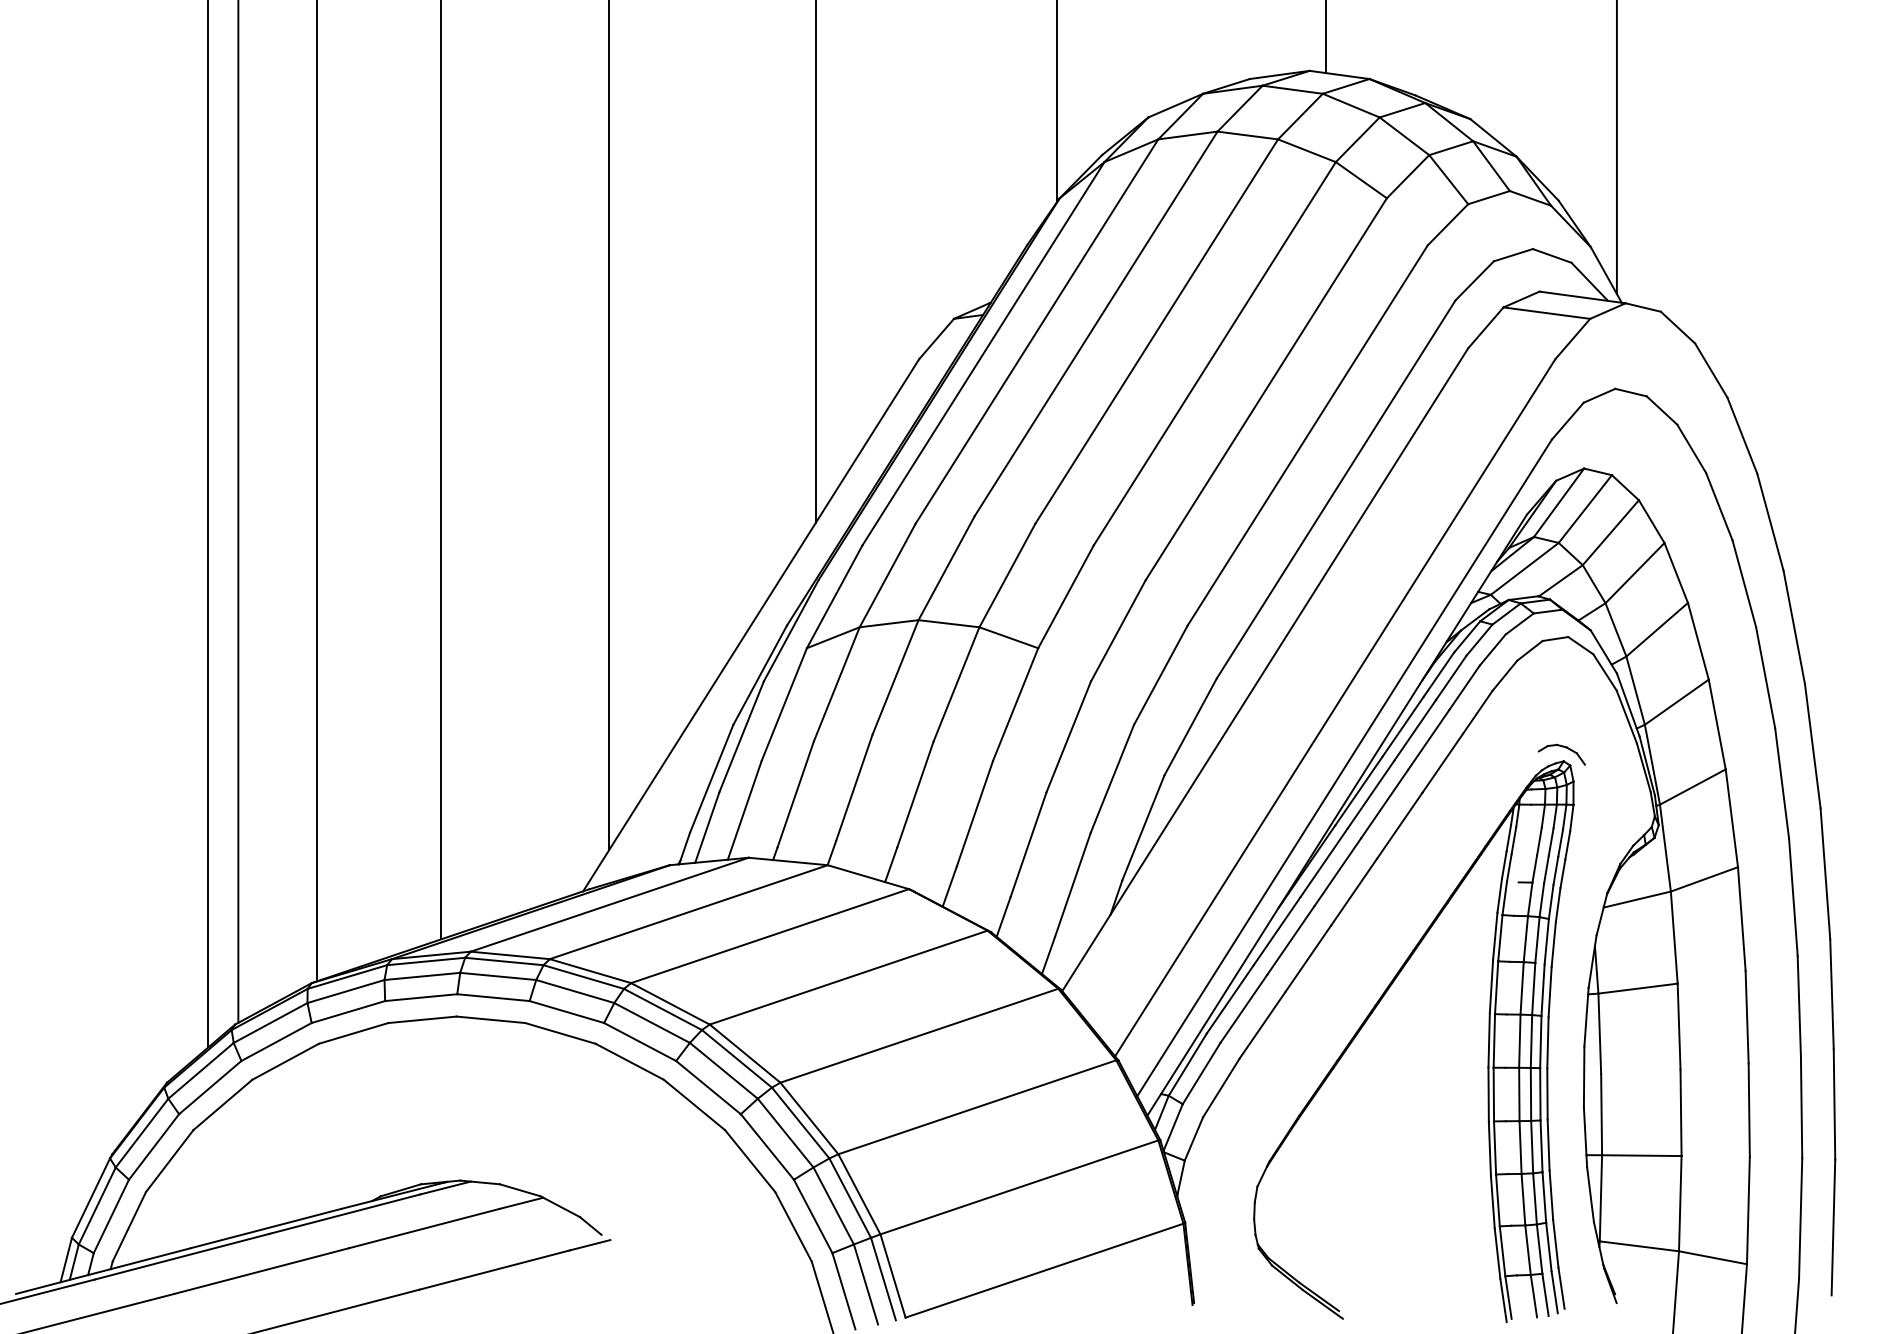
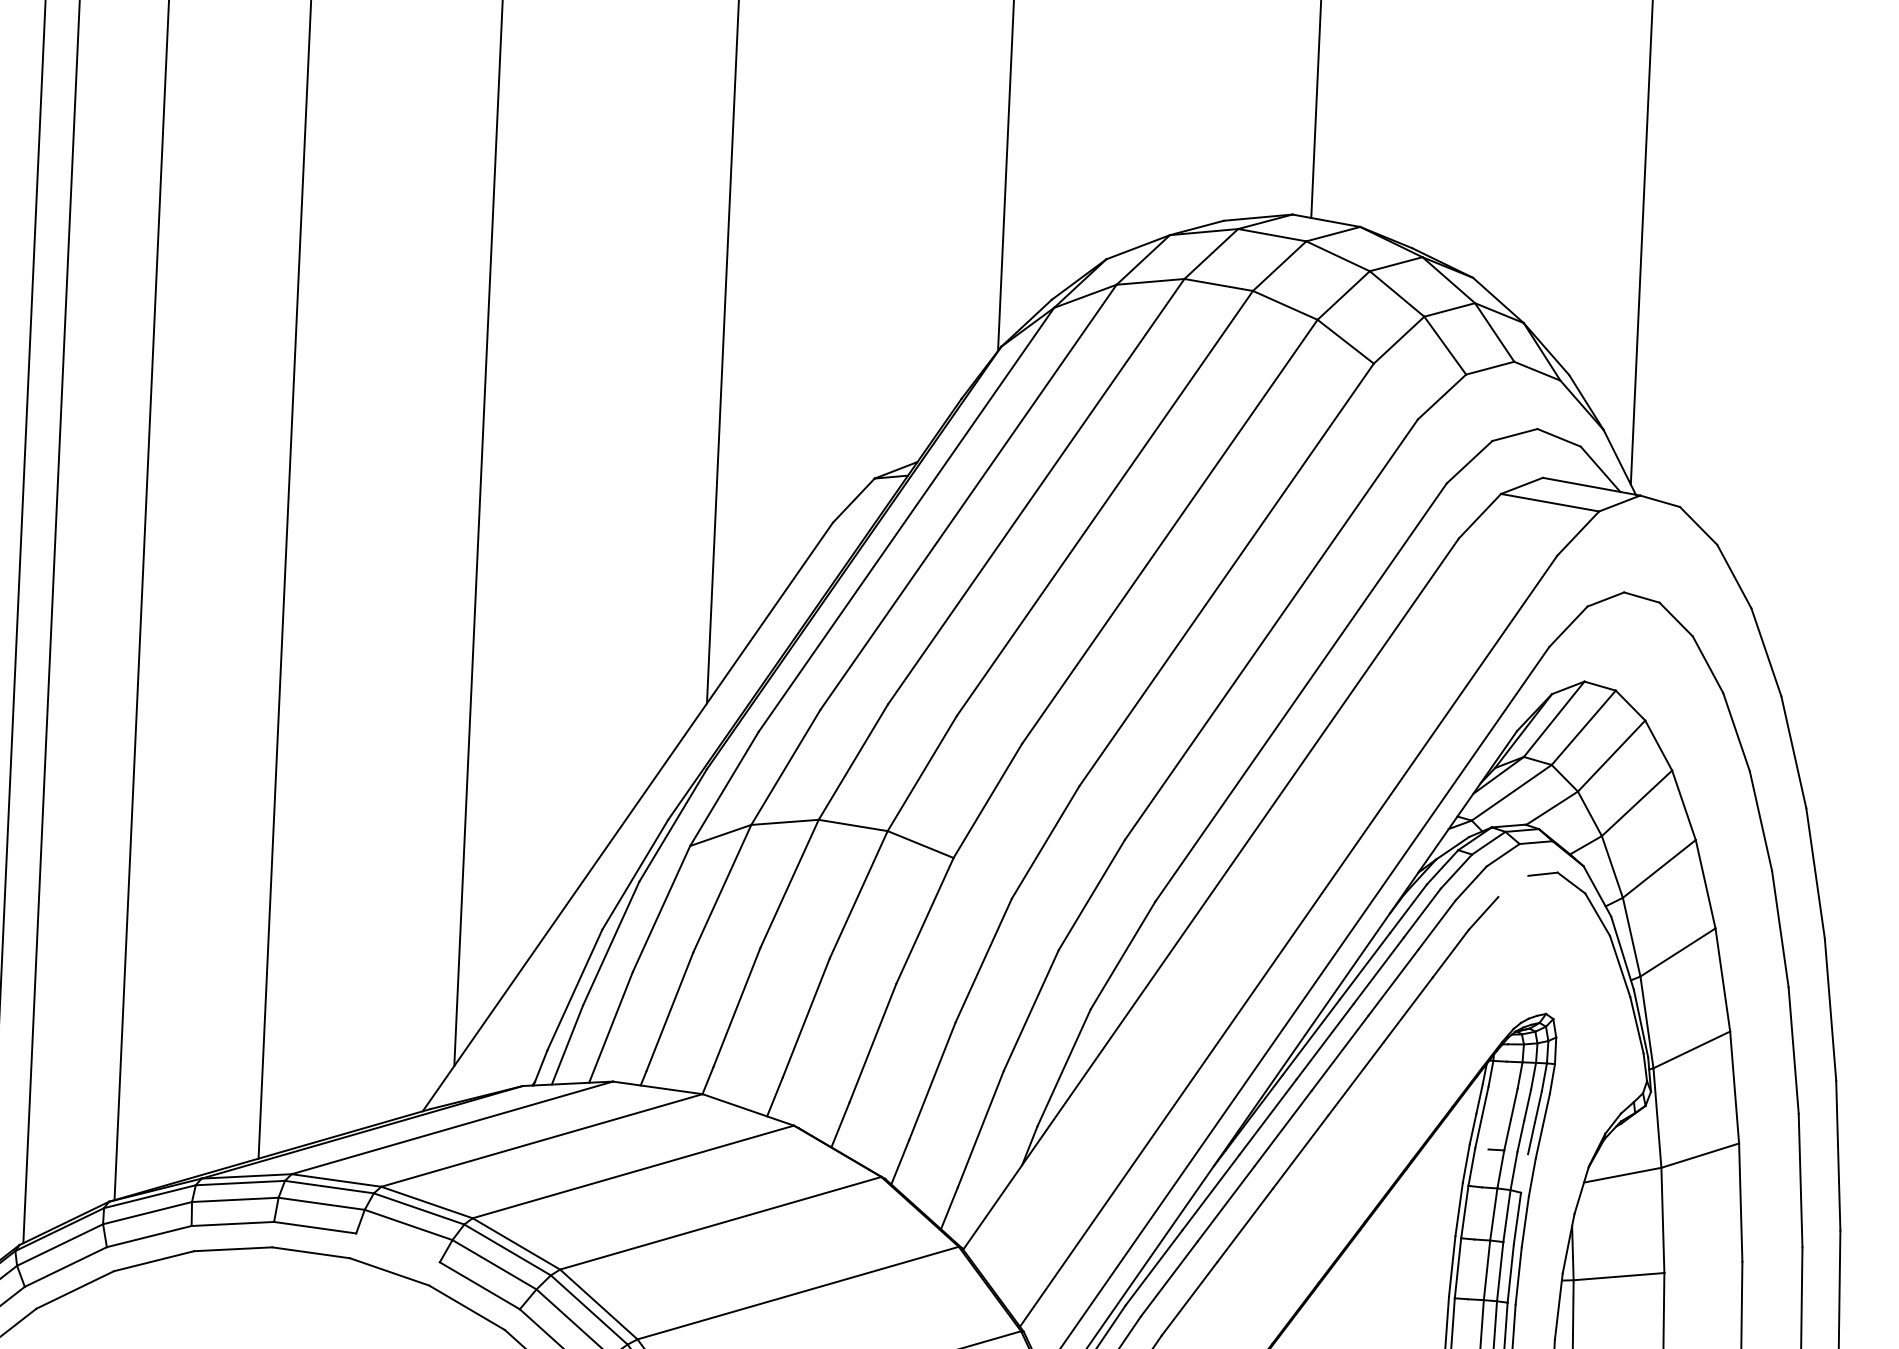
line: (1529, 650) -> (1512, 885), removed
part: (1562, 747) -> (1545, 998), removed
line: (1550, 901) -> (1523, 1172), removed
line: (566, 1012) -> (397, 1248), removed

